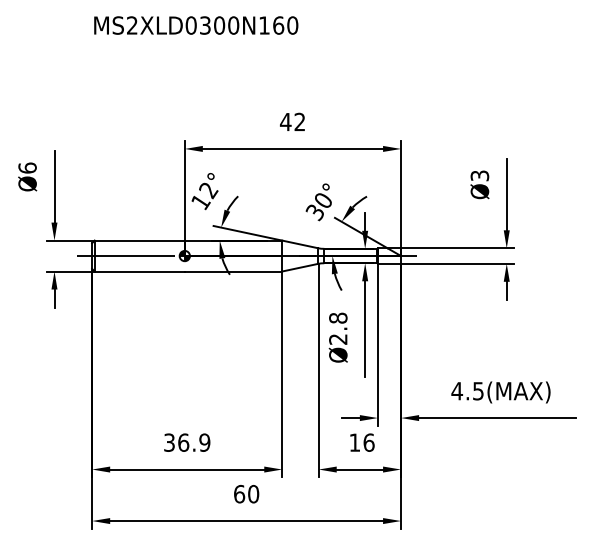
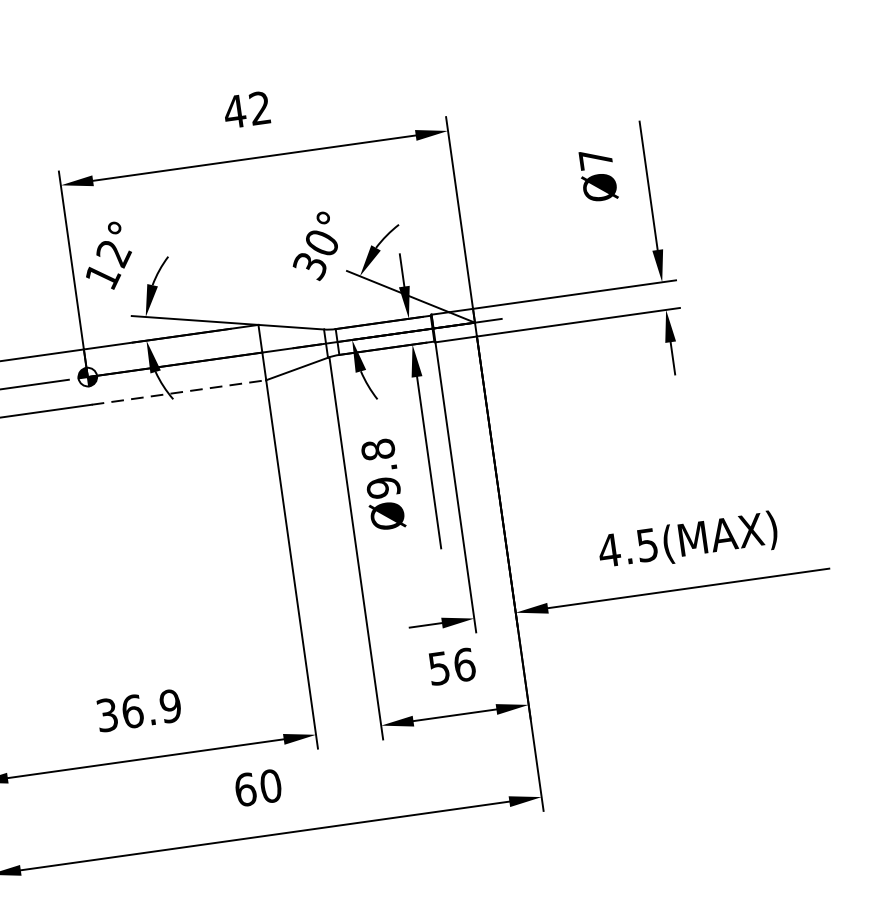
text: (479, 175) -> (595, 158), Ø3 -> Ø7
line: (233, 271) -> (178, 392), solid -> dashed
text: (338, 339) -> (383, 487), Ø2.8 -> Ø9.8
text: (354, 442) -> (438, 668), 16 -> 56

